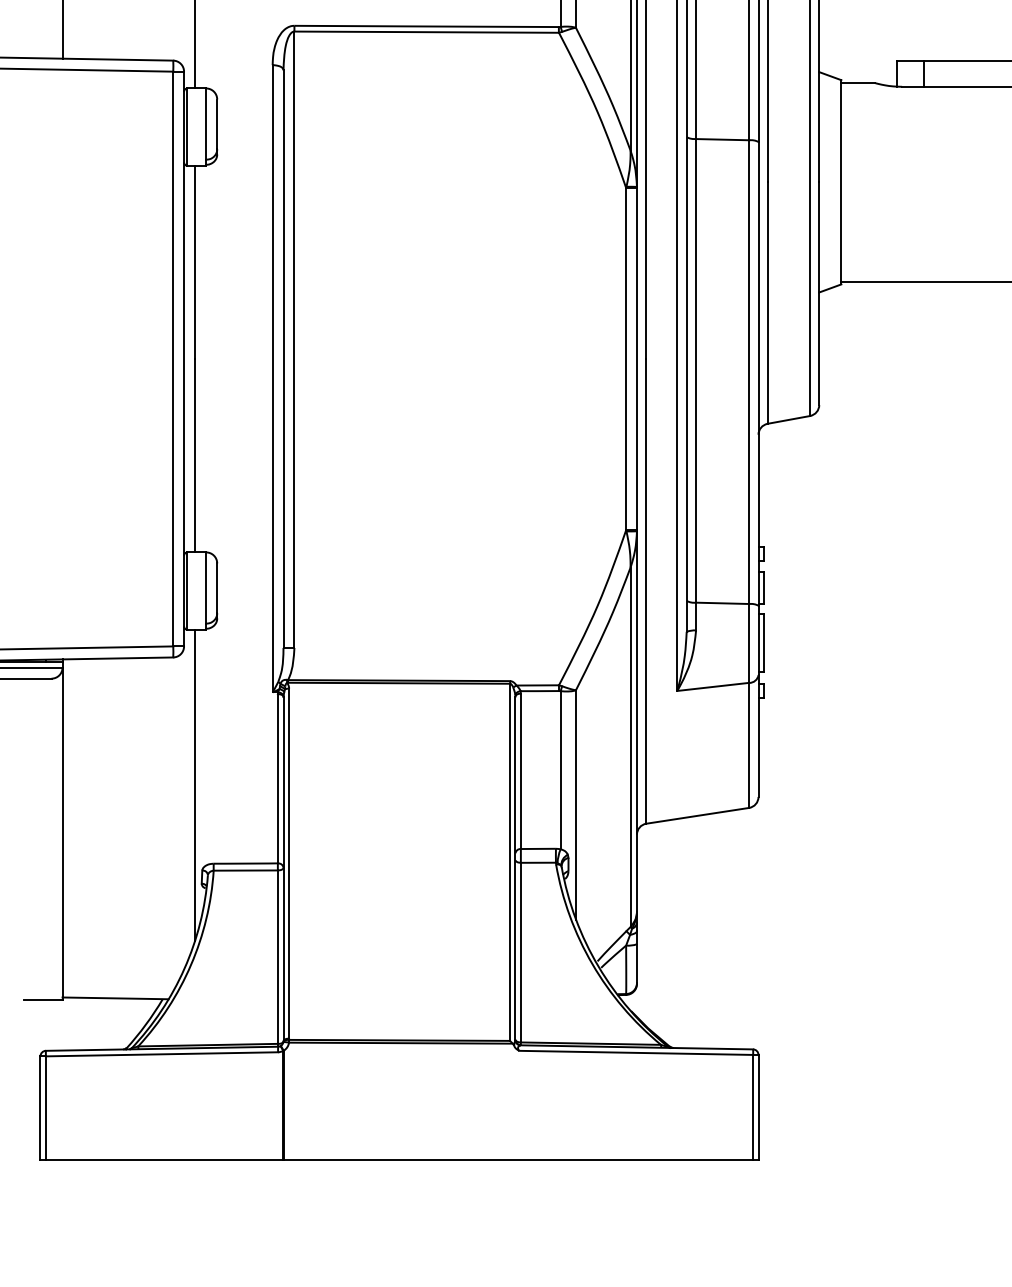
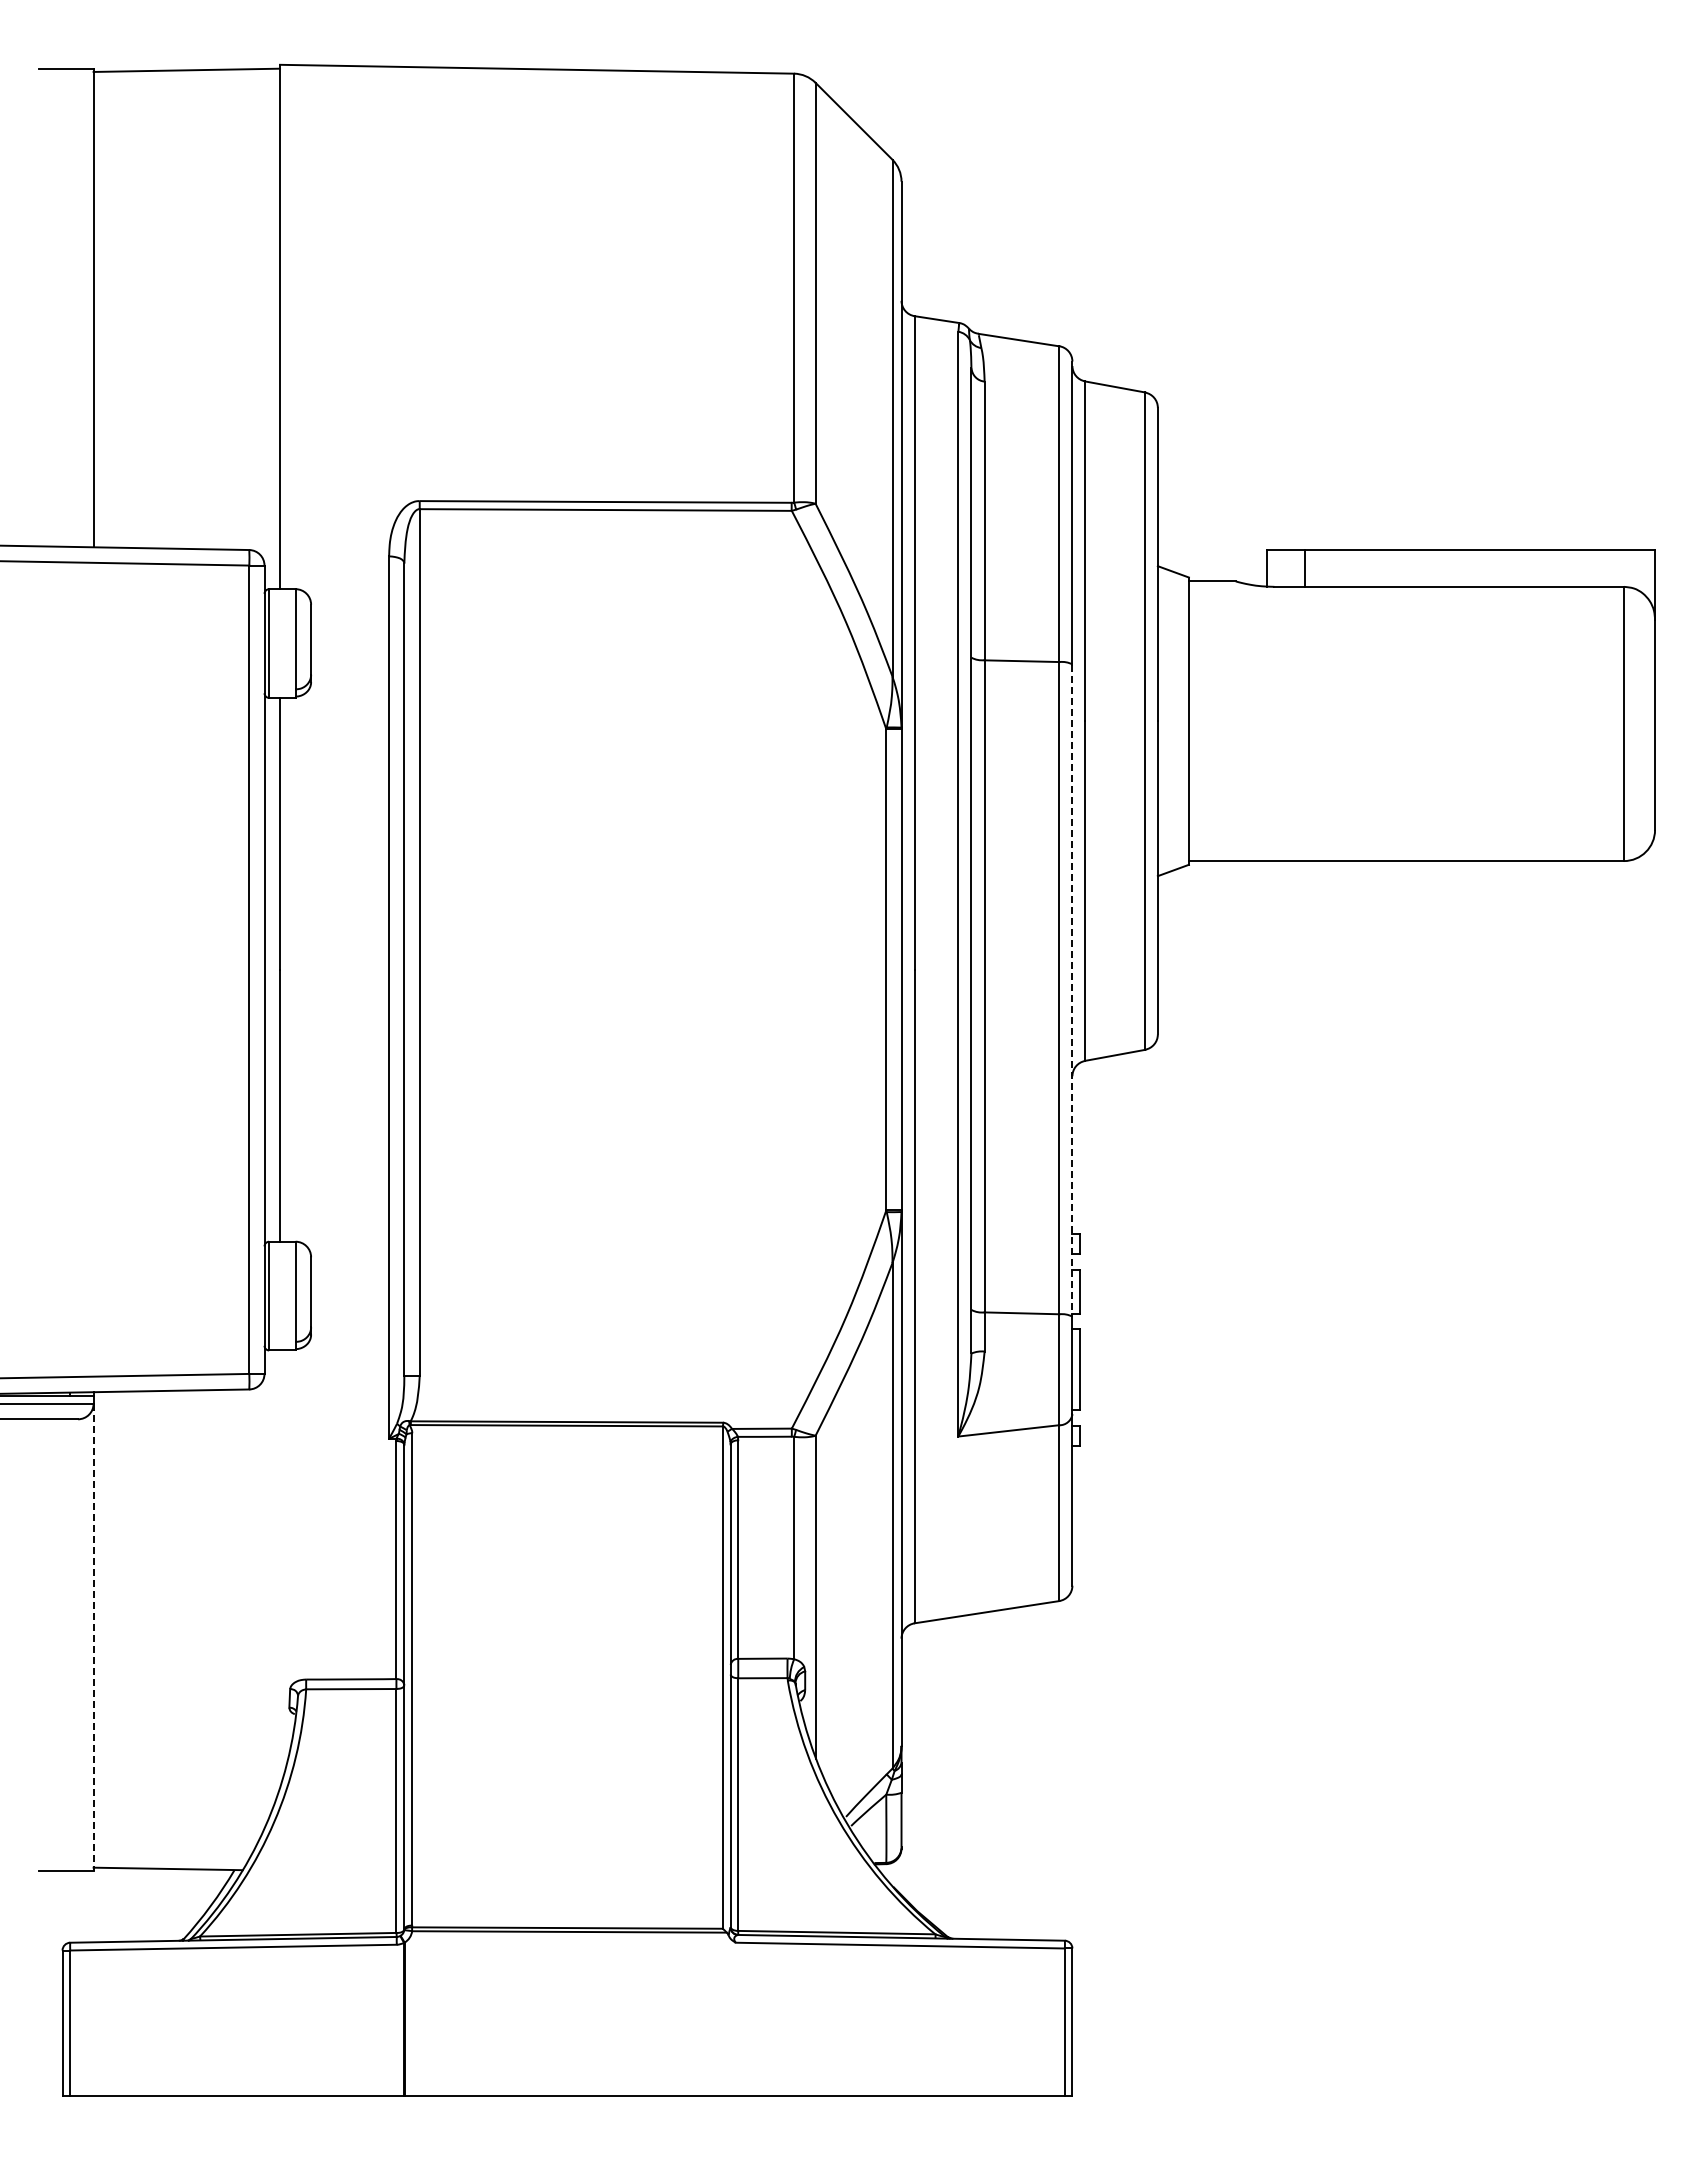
line: (758, 374) -> (1072, 991), solid -> dashed
line: (195, 785) -> (280, 1569), removed
line: (62, 833) -> (93, 1637), solid -> dashed

